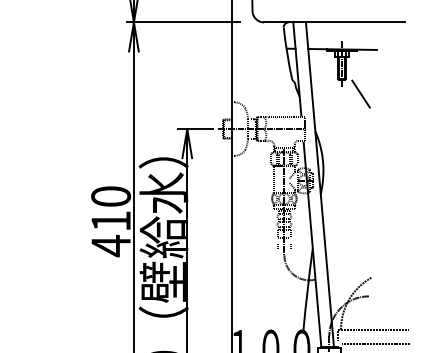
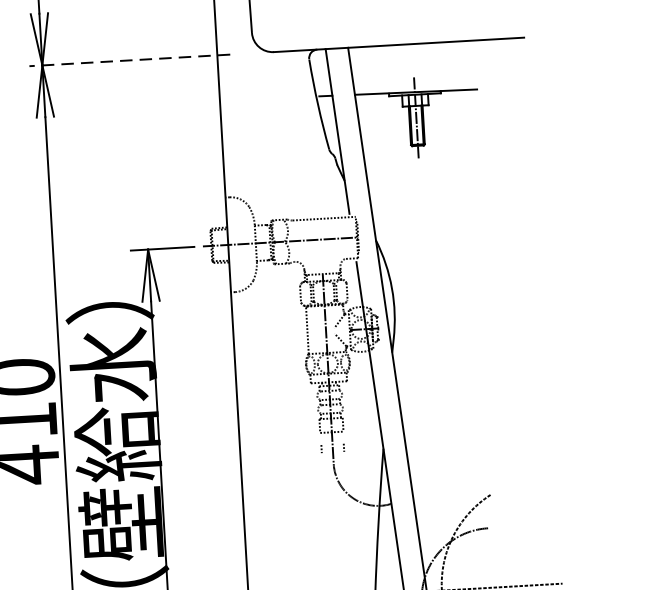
line: (182, 22) -> (128, 60), solid -> dashed
line: (360, 93) -> (452, 168), removed

